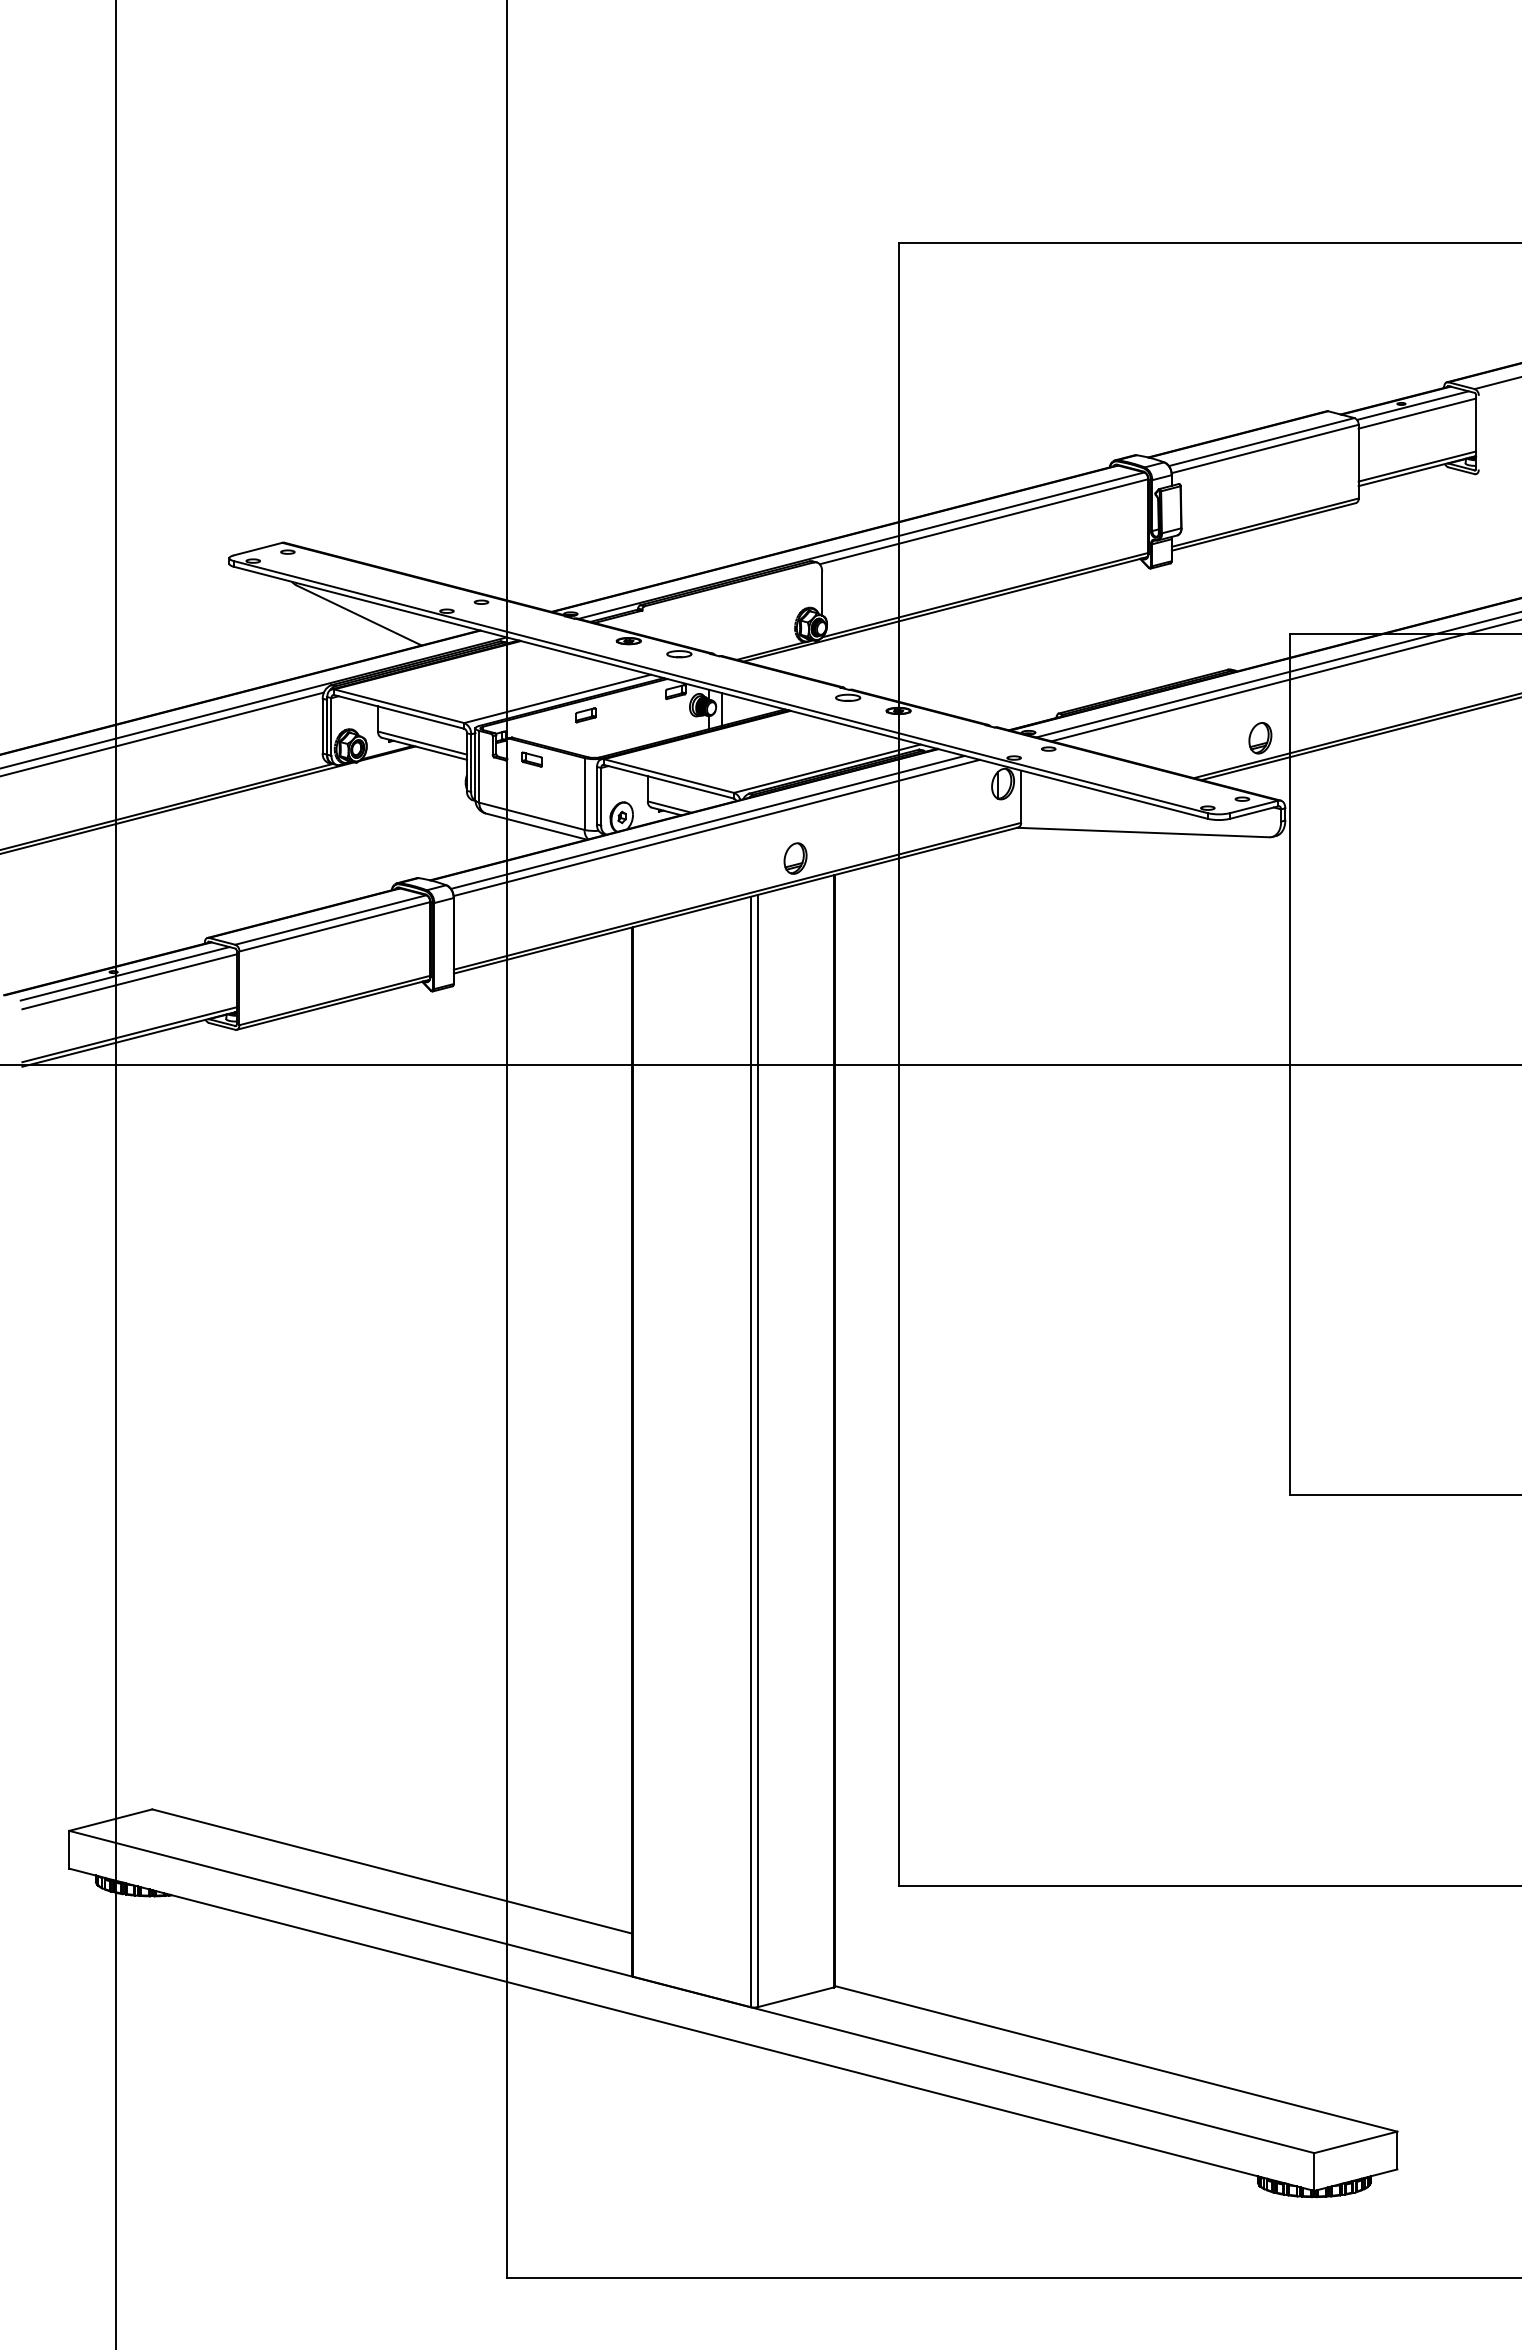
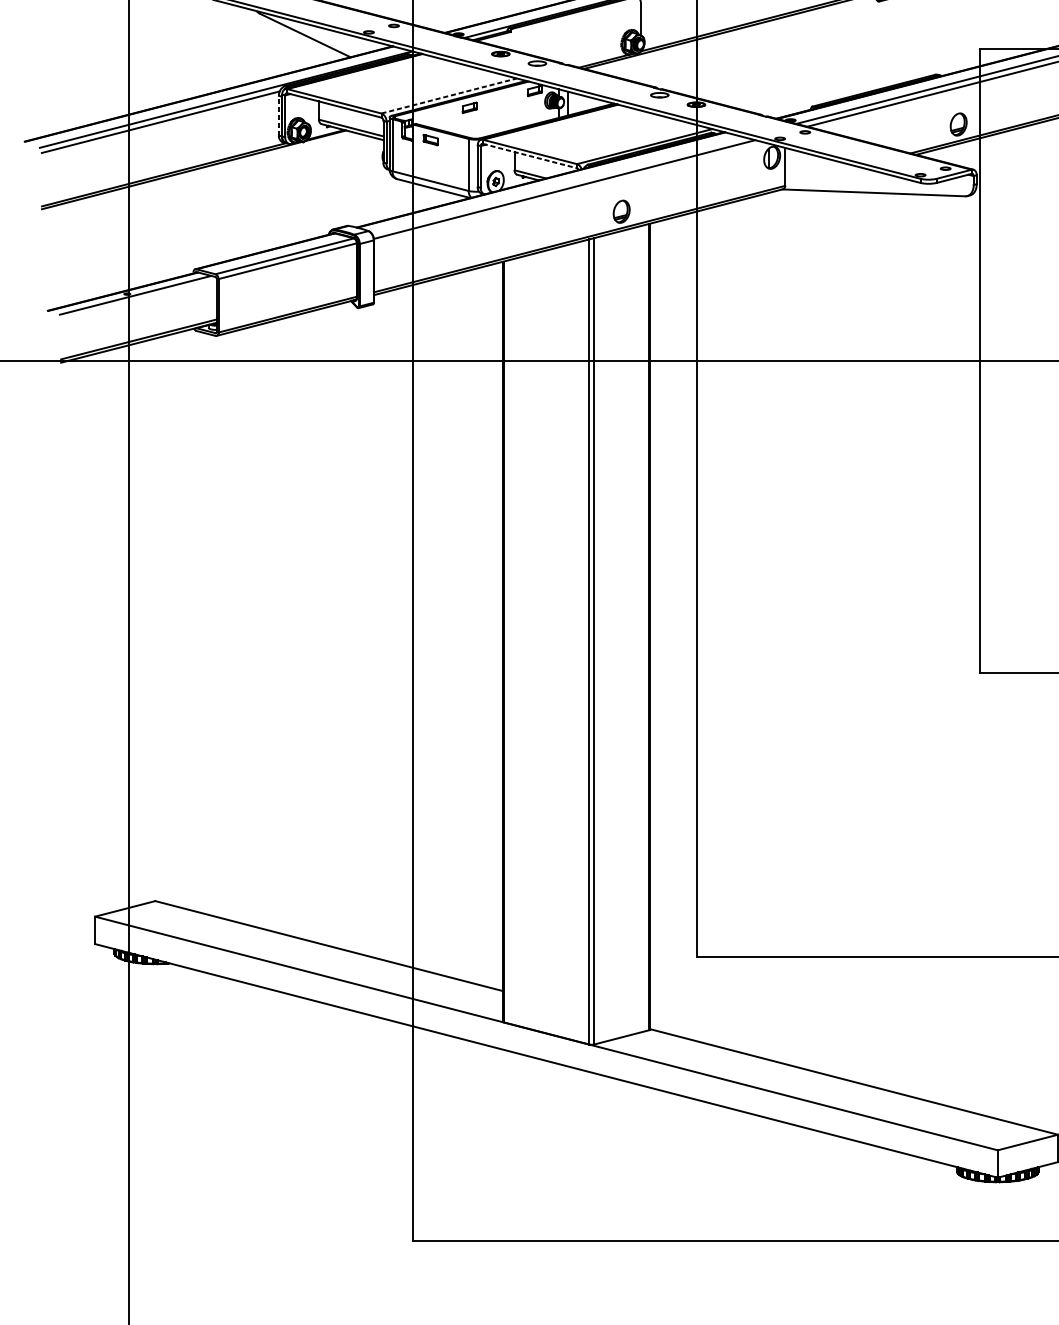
line: (558, 698) -> (449, 95), solid -> dashed
line: (322, 725) -> (278, 115), solid -> dashed
line: (669, 781) -> (530, 155), solid -> dashed
line: (707, 821) -> (557, 184), removed
line: (129, 981) -> (138, 300), removed

